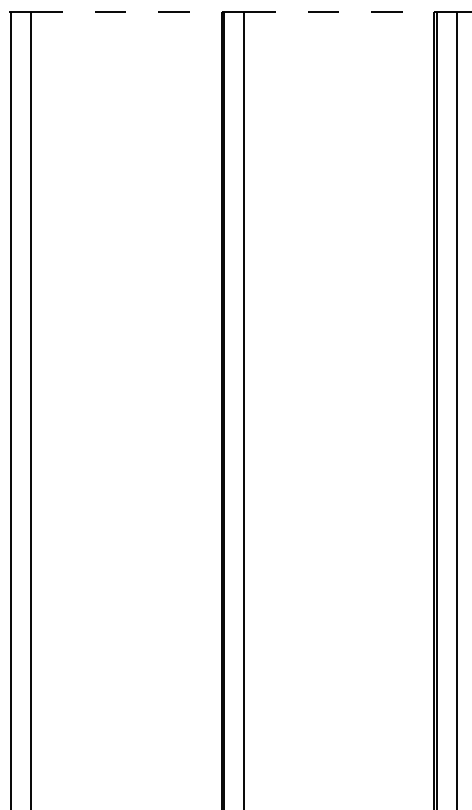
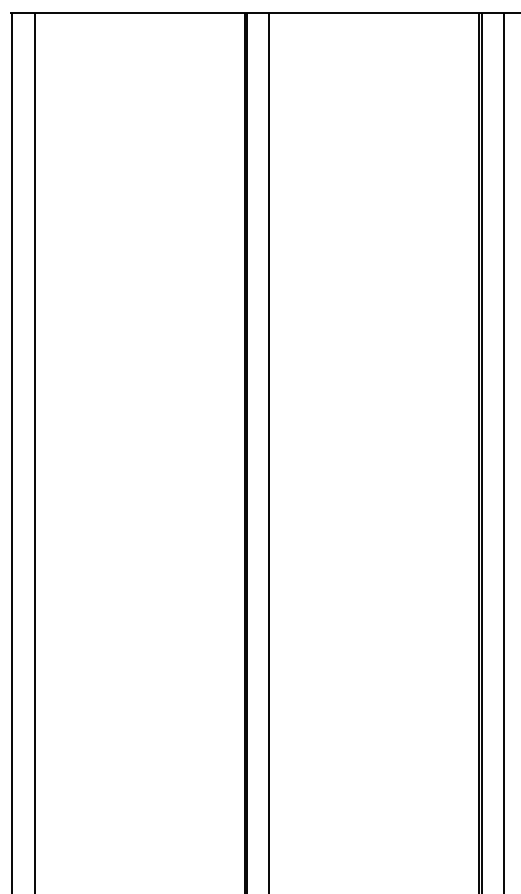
line: (126, 12) -> (139, 13), dashed -> solid
line: (339, 12) -> (374, 13), dashed -> solid

